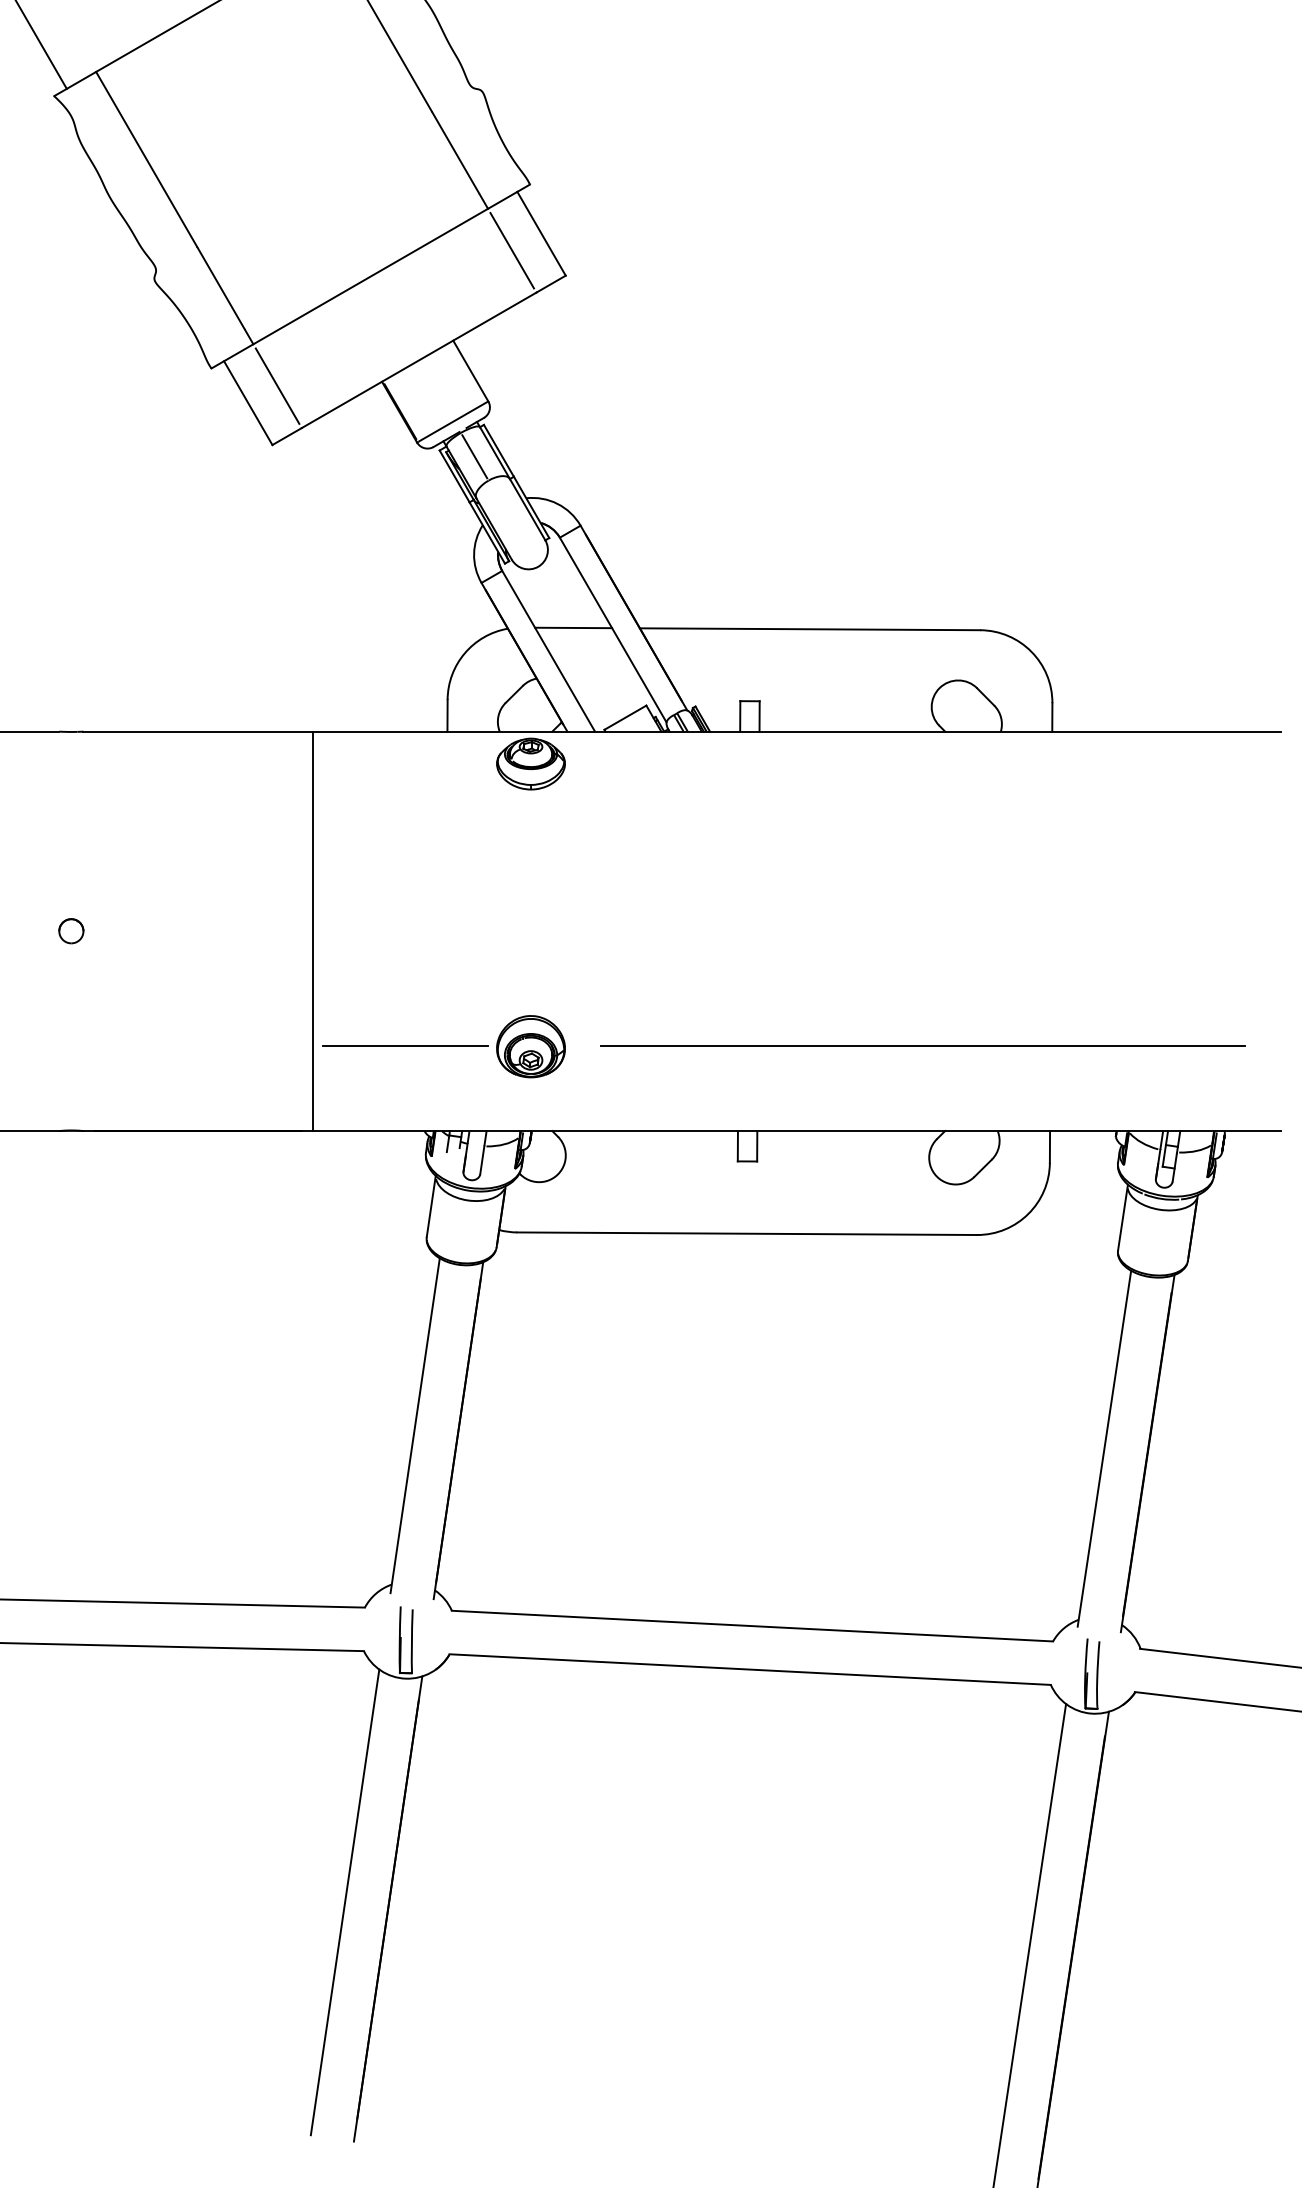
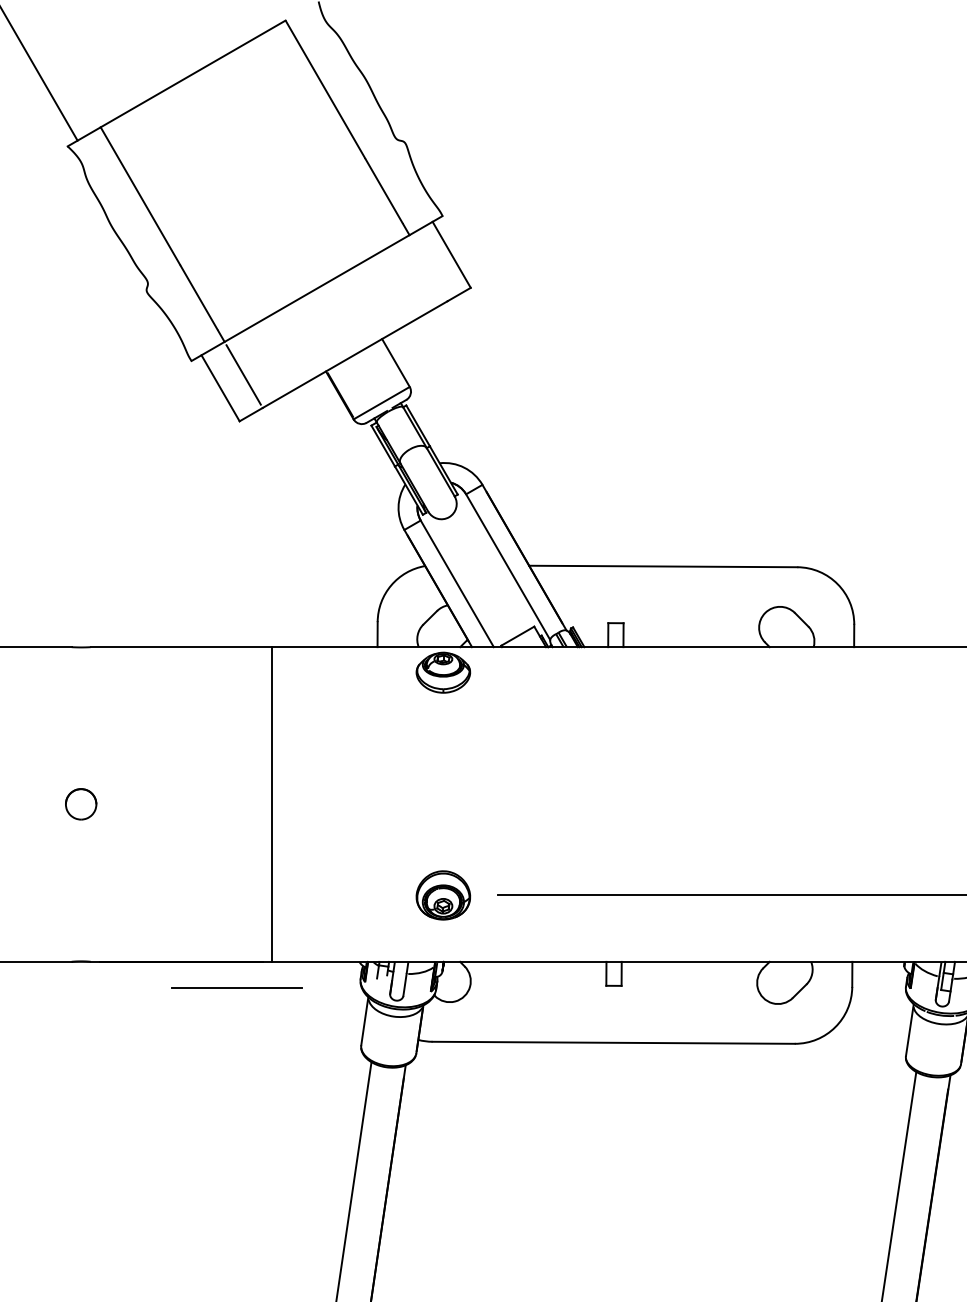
line: (512, 250) -> (428, 268), removed
line: (474, 456) -> (398, 430), removed
line: (573, 627) -> (476, 565), removed
part: (71, 931) -> (81, 804), size x1.6
line: (405, 1045) -> (237, 987), moved

